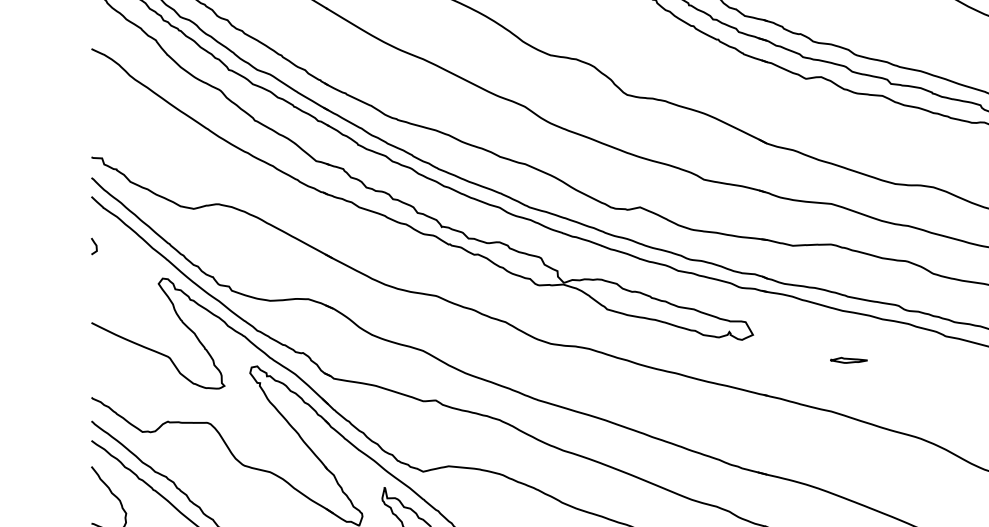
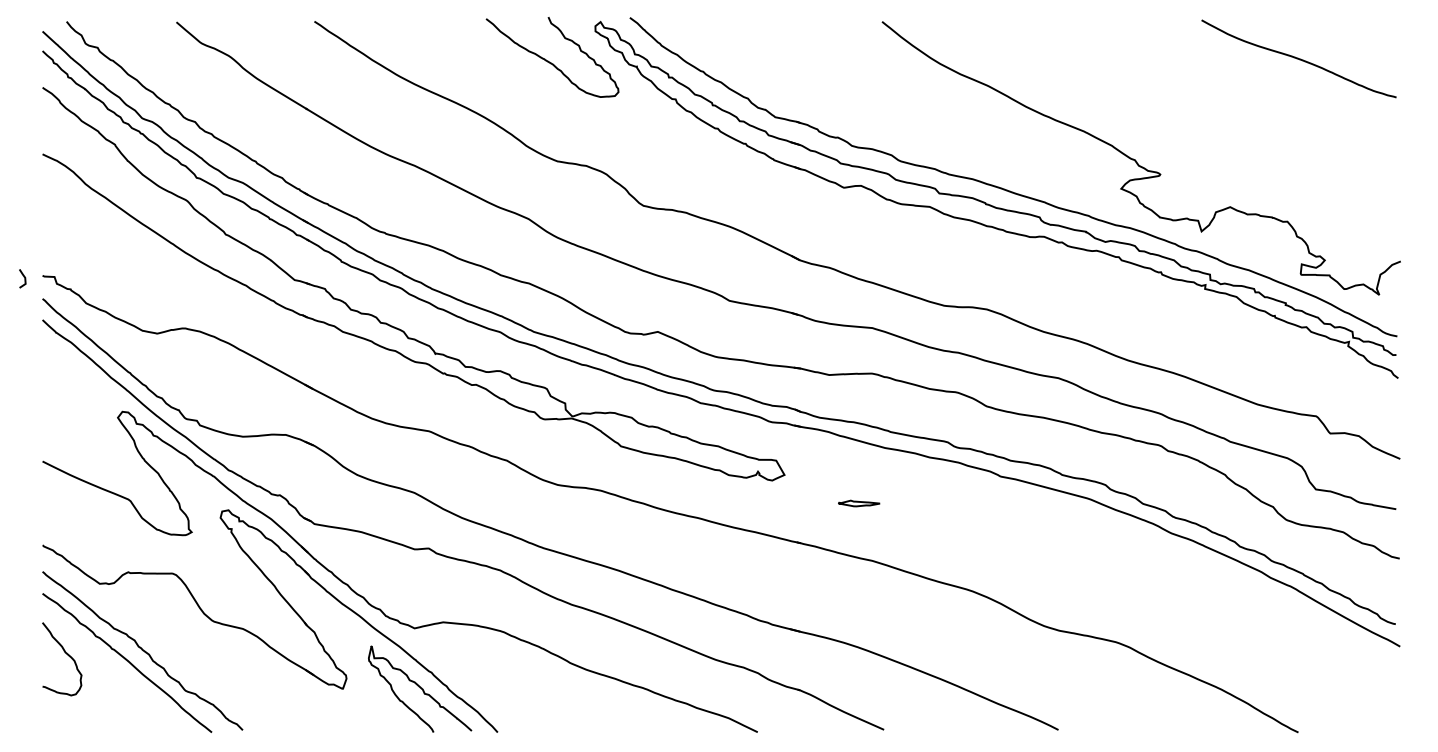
line: (95, 245) -> (23, 277), moved
part: (849, 360) -> (859, 503), moved

